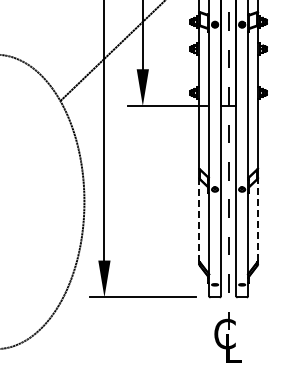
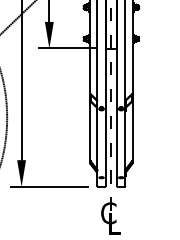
line: (198, 219) -> (89, 130), dashed -> solid
line: (258, 219) -> (132, 130), dashed -> solid

